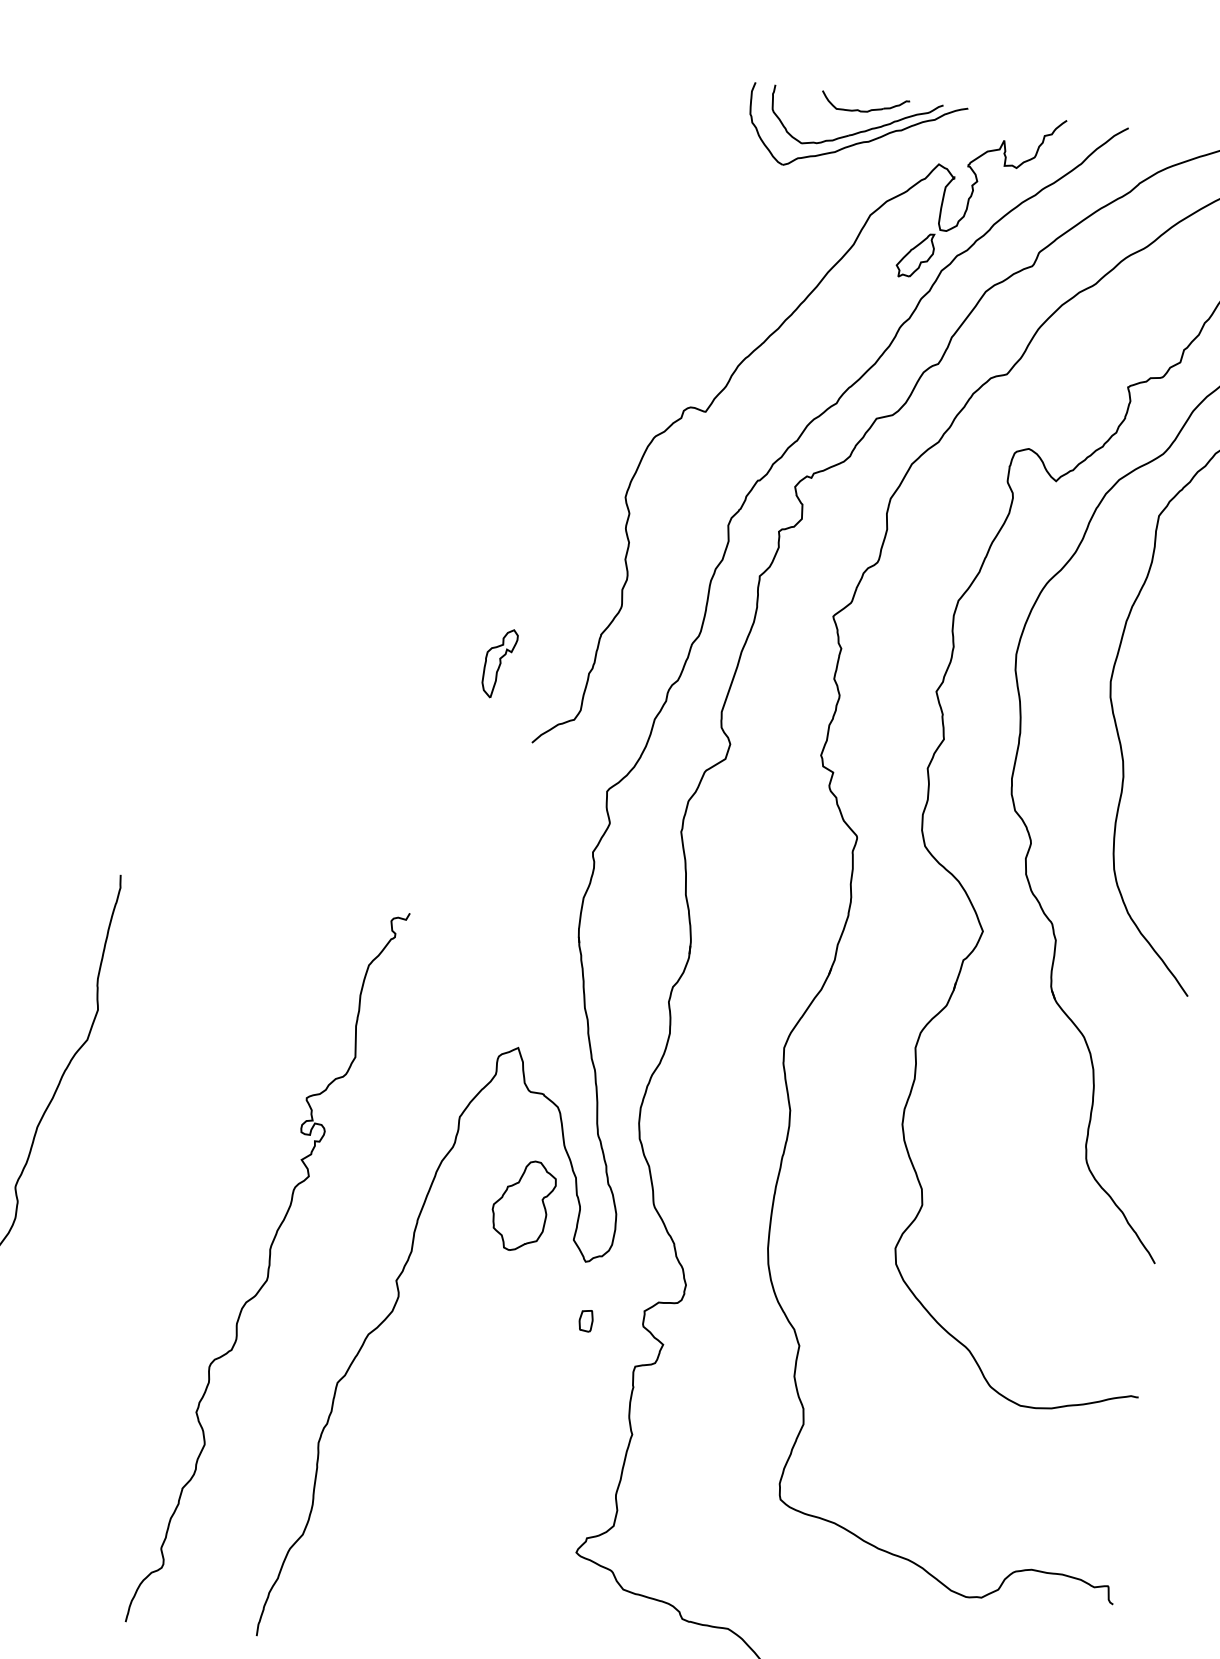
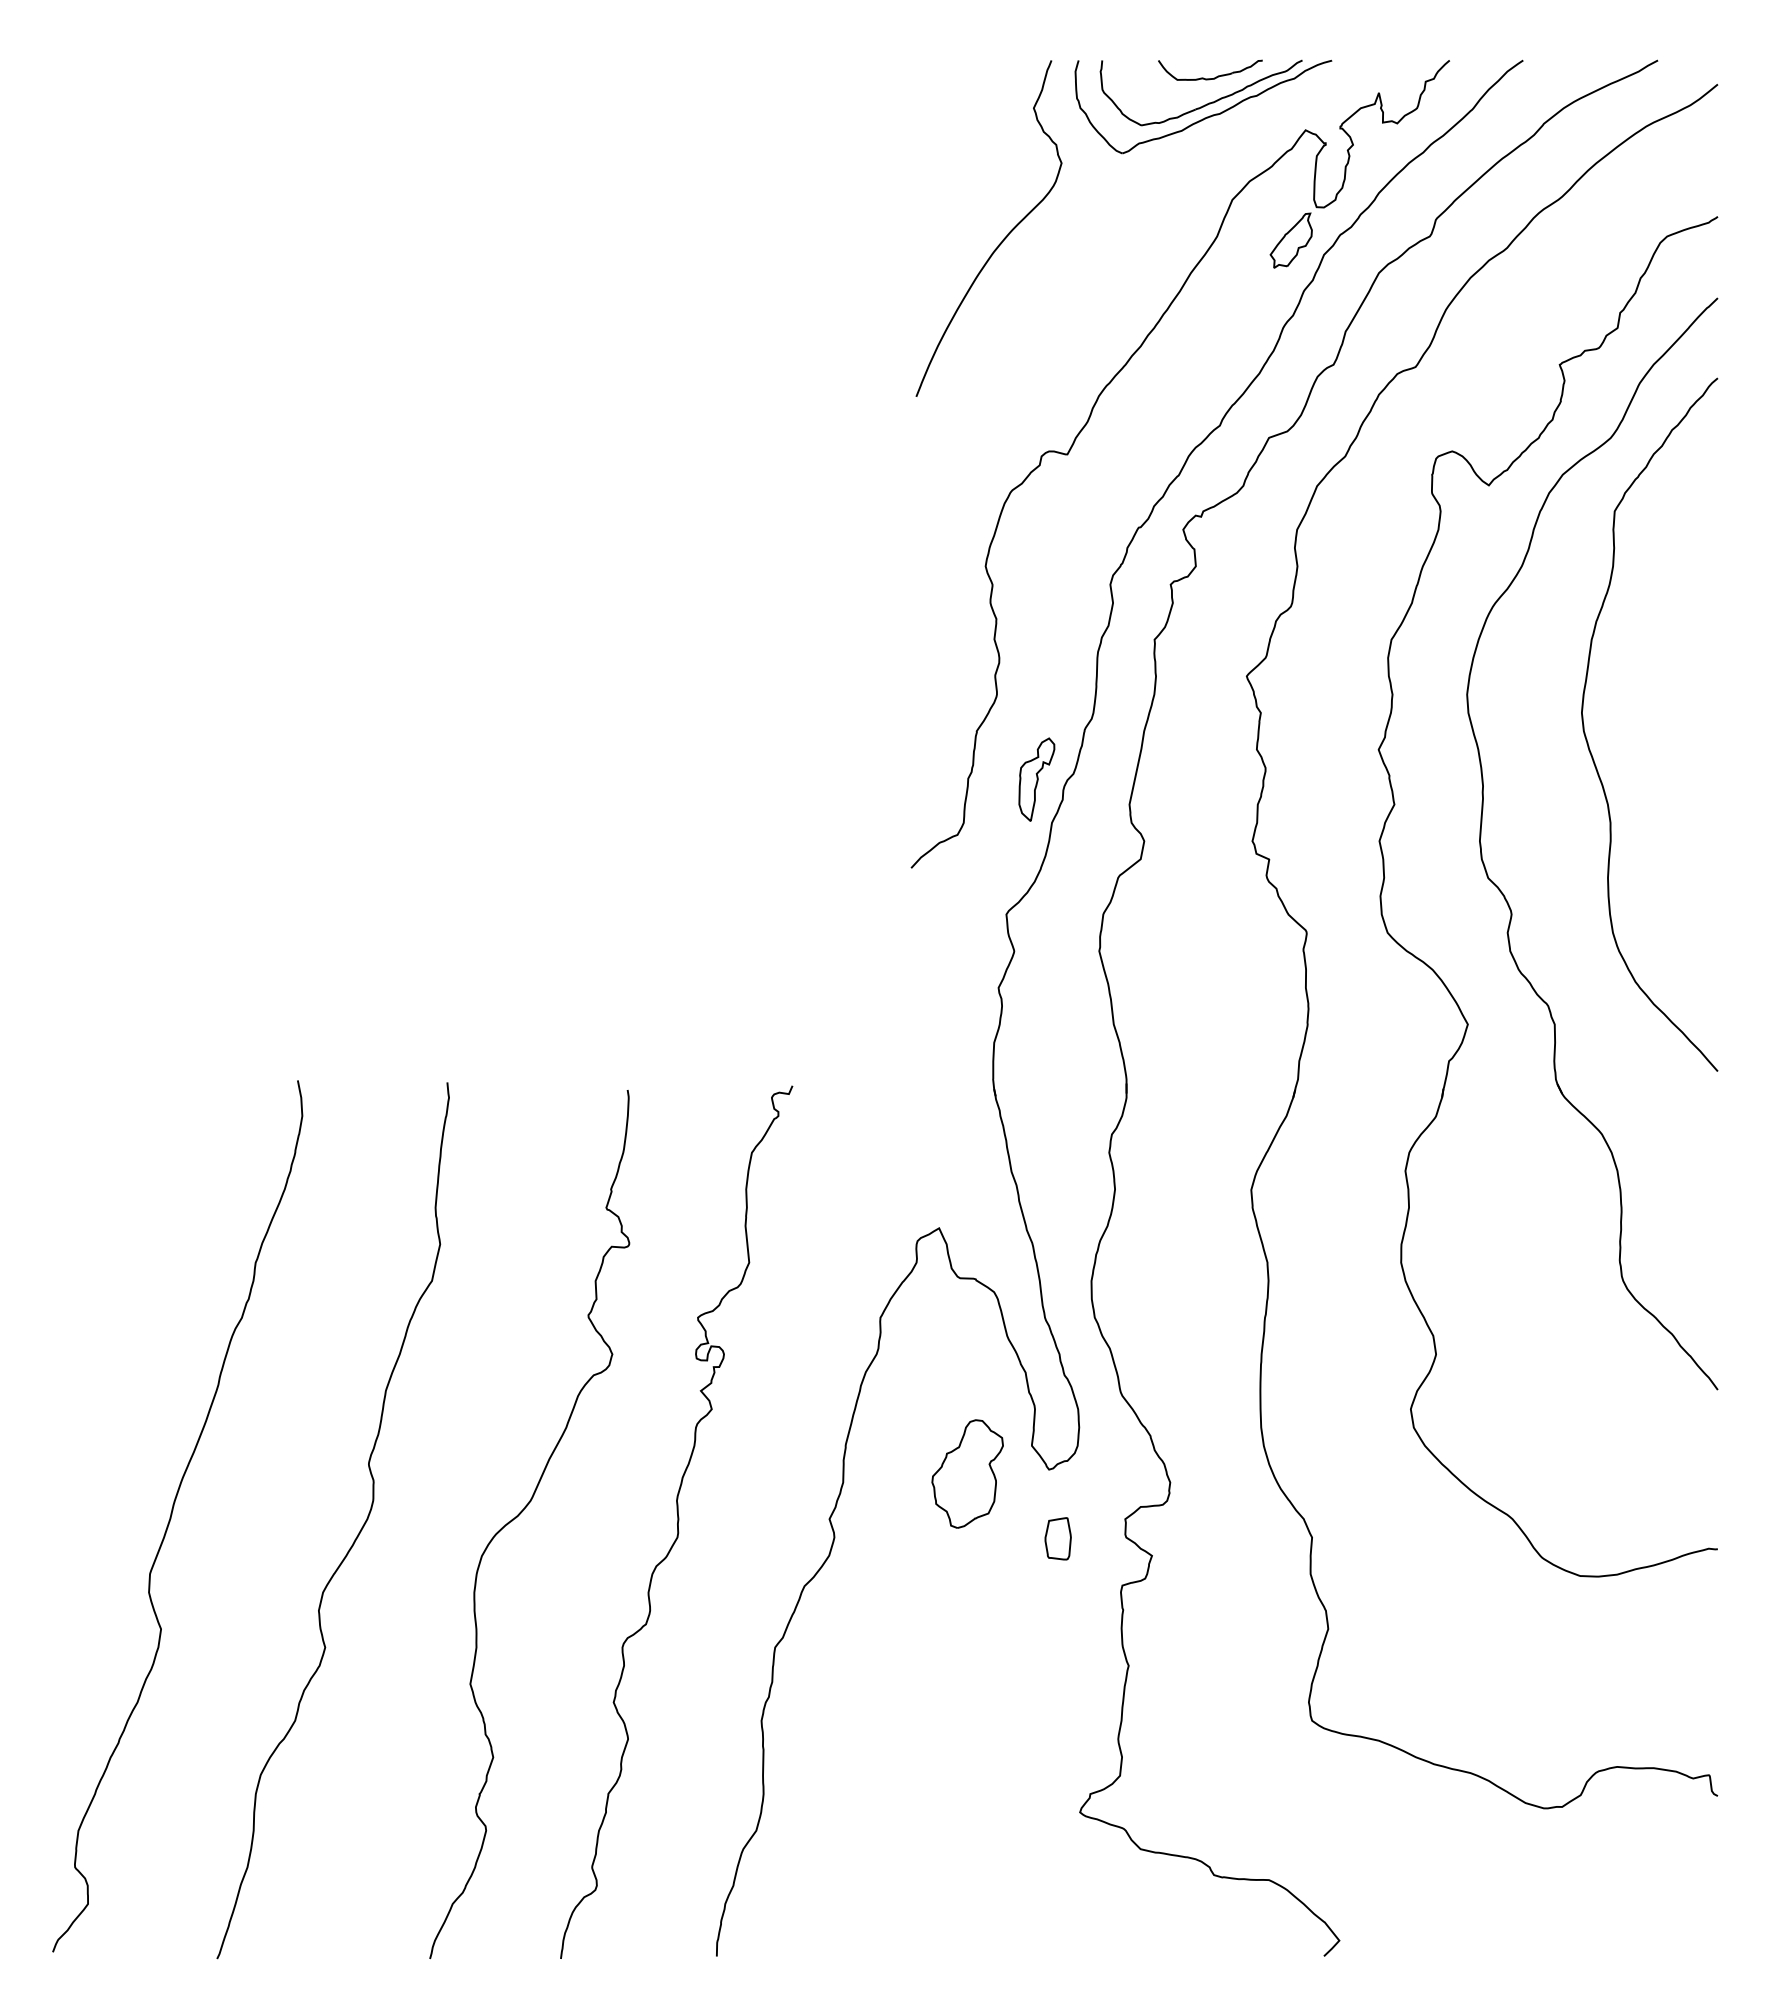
curve: (674, 224) -> (1003, 238), added
part: (499, 663) -> (1036, 779), moved
part: (523, 1205) -> (967, 1473), moved
curve: (137, 1244) -> (520, 1514), added
part: (585, 1320) -> (1057, 1538), size x1.67

